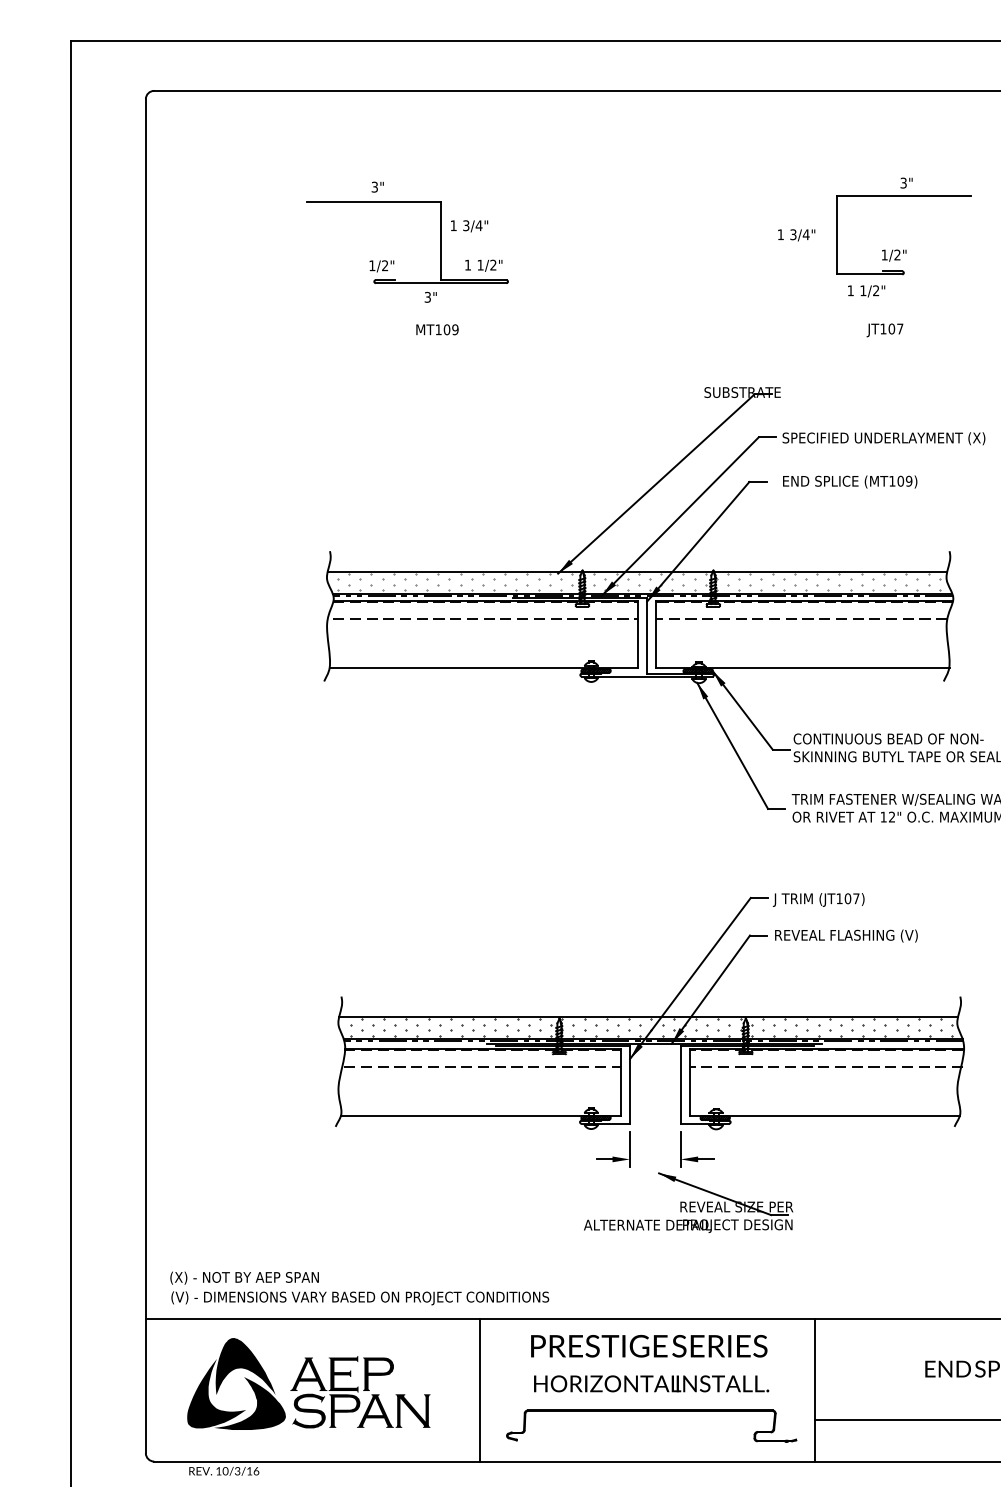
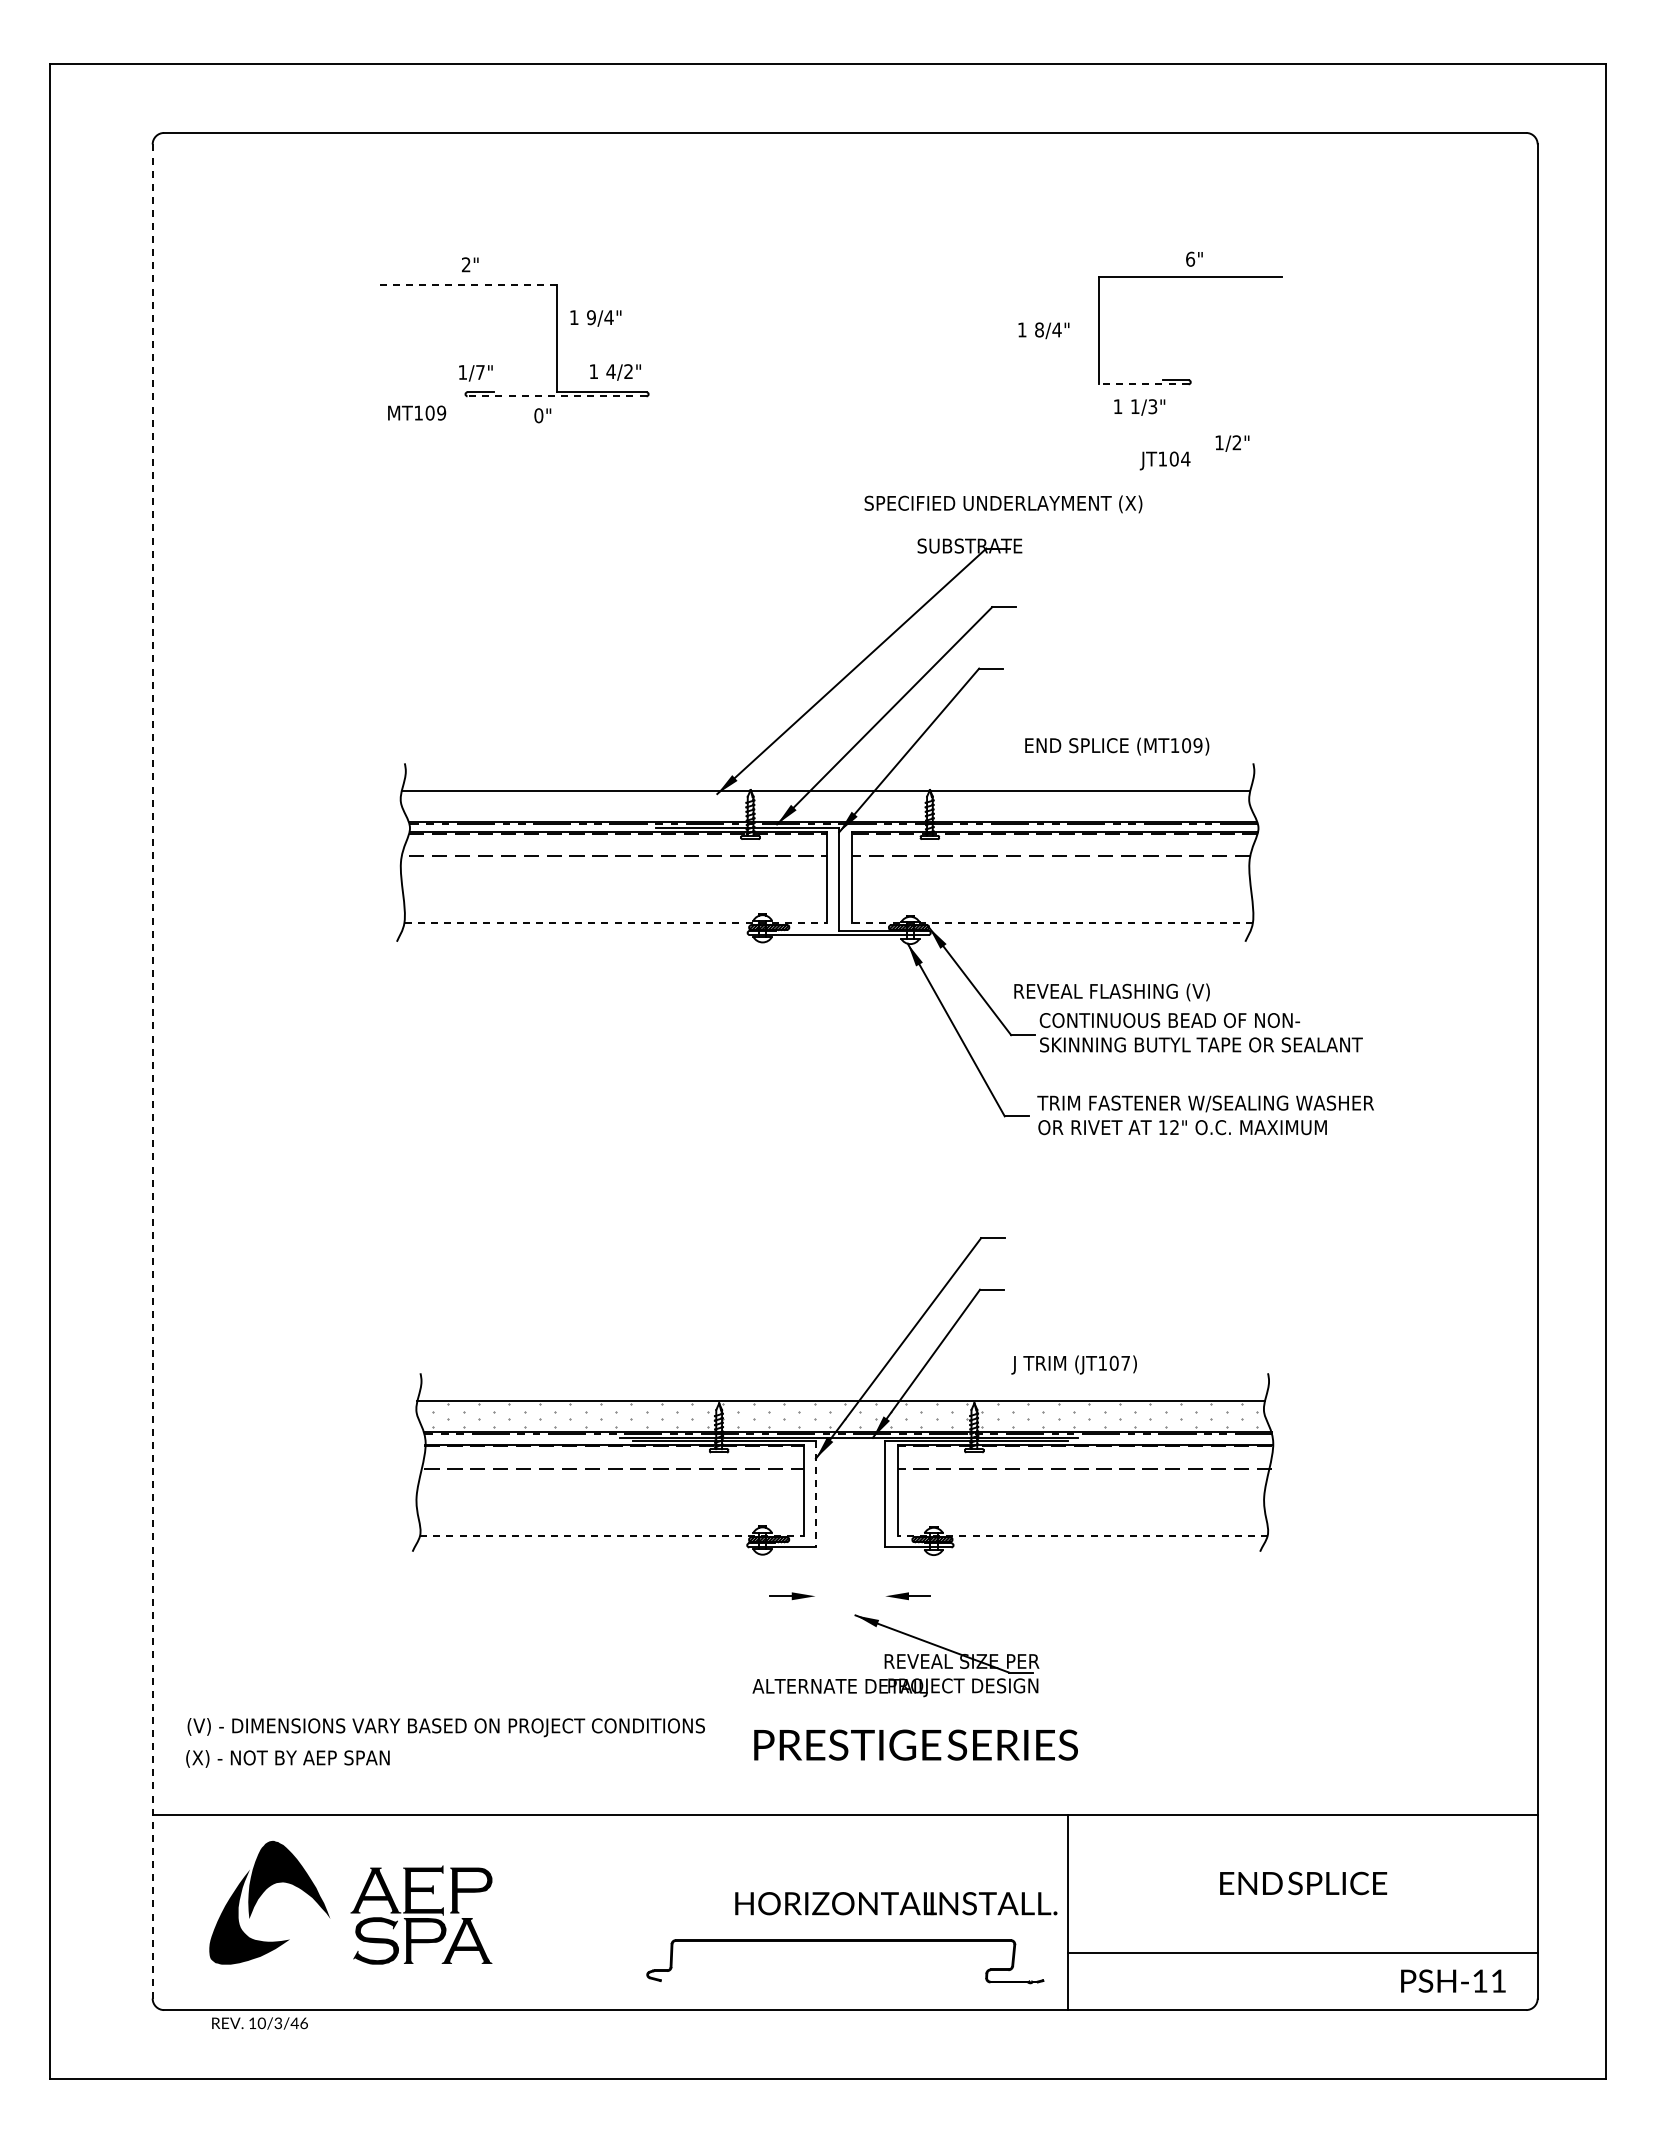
text: (903, 182) -> (1190, 258), 3" -> 6"
text: (375, 187) -> (466, 265), 3" -> 2"
line: (374, 202) -> (465, 285), solid -> dashed
text: (466, 225) -> (591, 317), 3/4" -> 9/4"
text: (793, 234) -> (1039, 329), 3/4" -> 8/4"
text: (894, 255) -> (1232, 443), moved
text: (385, 265) -> (480, 372), 1/2" -> 1/7"
text: (480, 265) -> (610, 371), 1/2" -> 4/2"
line: (869, 274) -> (1143, 384), solid -> dashed
line: (440, 283) -> (556, 396), solid -> dashed
text: (875, 290) -> (1152, 406), 1/2" -> 1/3"
text: (427, 297) -> (538, 415), 3" -> 0"
text: (900, 328) -> (1185, 458), JT107 -> JT104
text: (437, 329) -> (417, 412), moved
text: (883, 438) -> (1003, 504), moved
text: (850, 481) -> (1117, 746), moved
hatch: (638, 581) -> (827, 804), removed
line: (483, 668) -> (615, 923), solid -> dashed
line: (802, 668) -> (1052, 923), solid -> dashed
line: (145, 776) -> (152, 1072), solid -> dashed
text: (818, 899) -> (1073, 1364), moved
text: (845, 936) -> (1111, 992), moved
hatch: (651, 1026) -> (845, 1414), removed
line: (629, 1085) -> (815, 1494), solid -> dashed
line: (480, 1115) -> (611, 1536), solid -> dashed
line: (824, 1115) -> (1082, 1536), solid -> dashed
line: (629, 1149) -> (815, 1582), removed
line: (680, 1149) -> (884, 1582), removed
text: (359, 1298) -> (445, 1727), moved
text: (648, 1345) -> (915, 1744), moved
text: (651, 1383) -> (896, 1903), moved
line: (480, 1390) -> (610, 1912), removed
fill: (250, 1403) -> (295, 1930), removed
fill: (412, 1410) -> (518, 1940), removed
text: (249, 1470) -> (294, 2022), 10/3/16 -> 10/3/46

